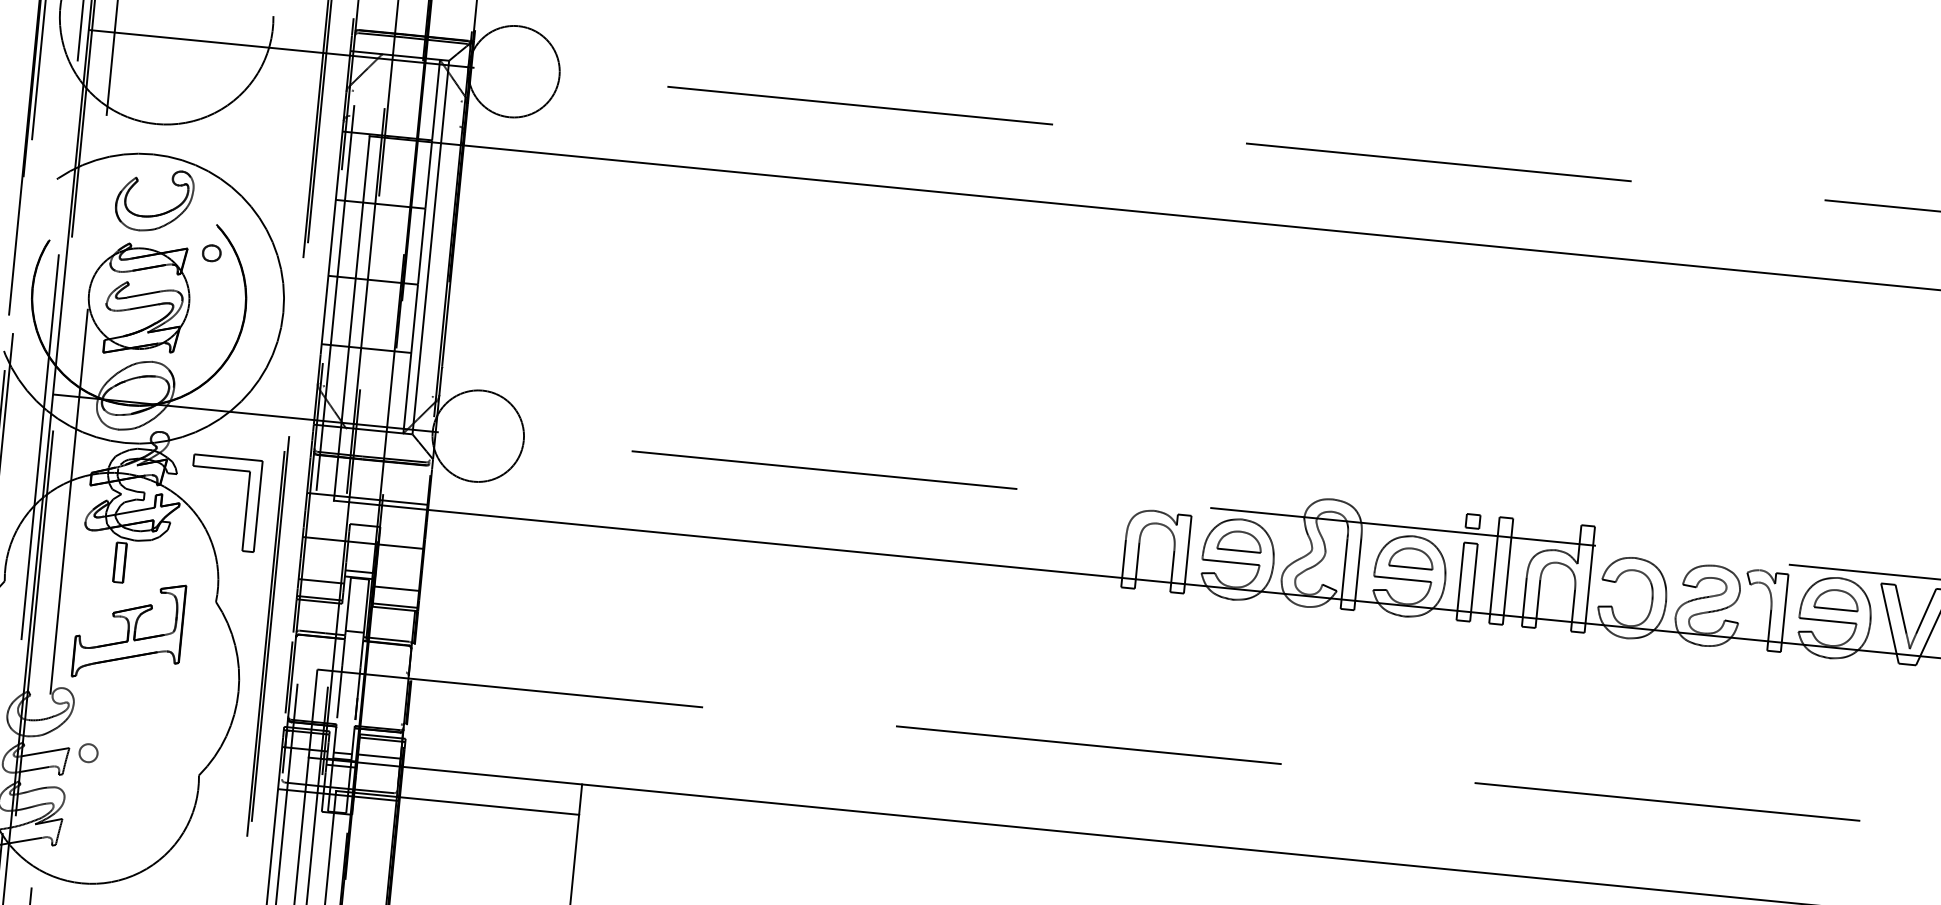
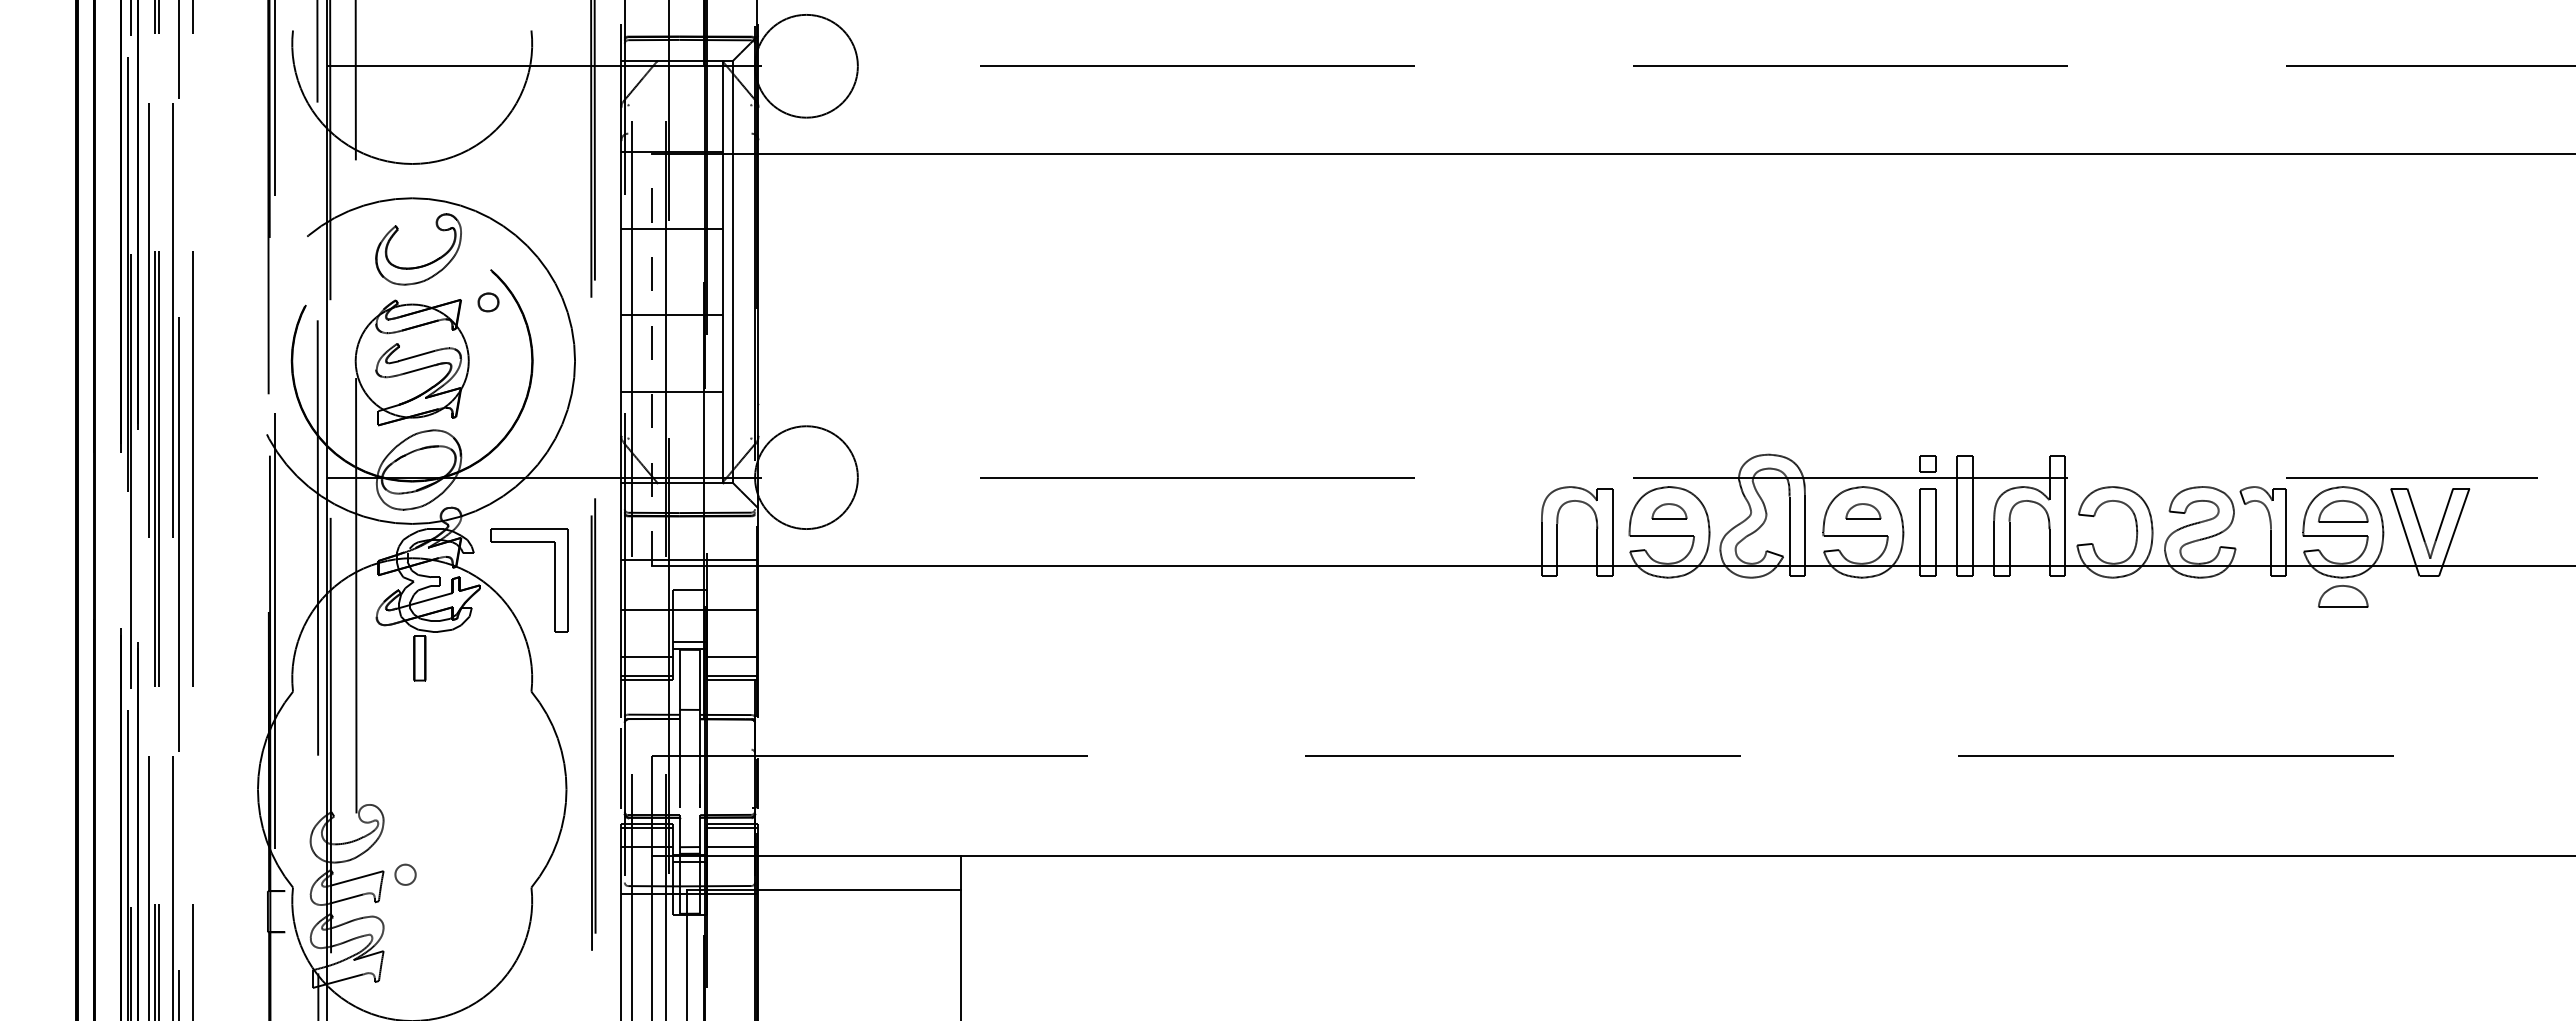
line: (352, 318) -> (652, 359), solid -> dashed
part: (1239, 541) -> (1669, 511), size x0.7
part: (1411, 557) -> (1863, 511), size x0.7
part: (129, 630) -> (437, 733), removed
part: (1829, 674) -> (2343, 596), added

